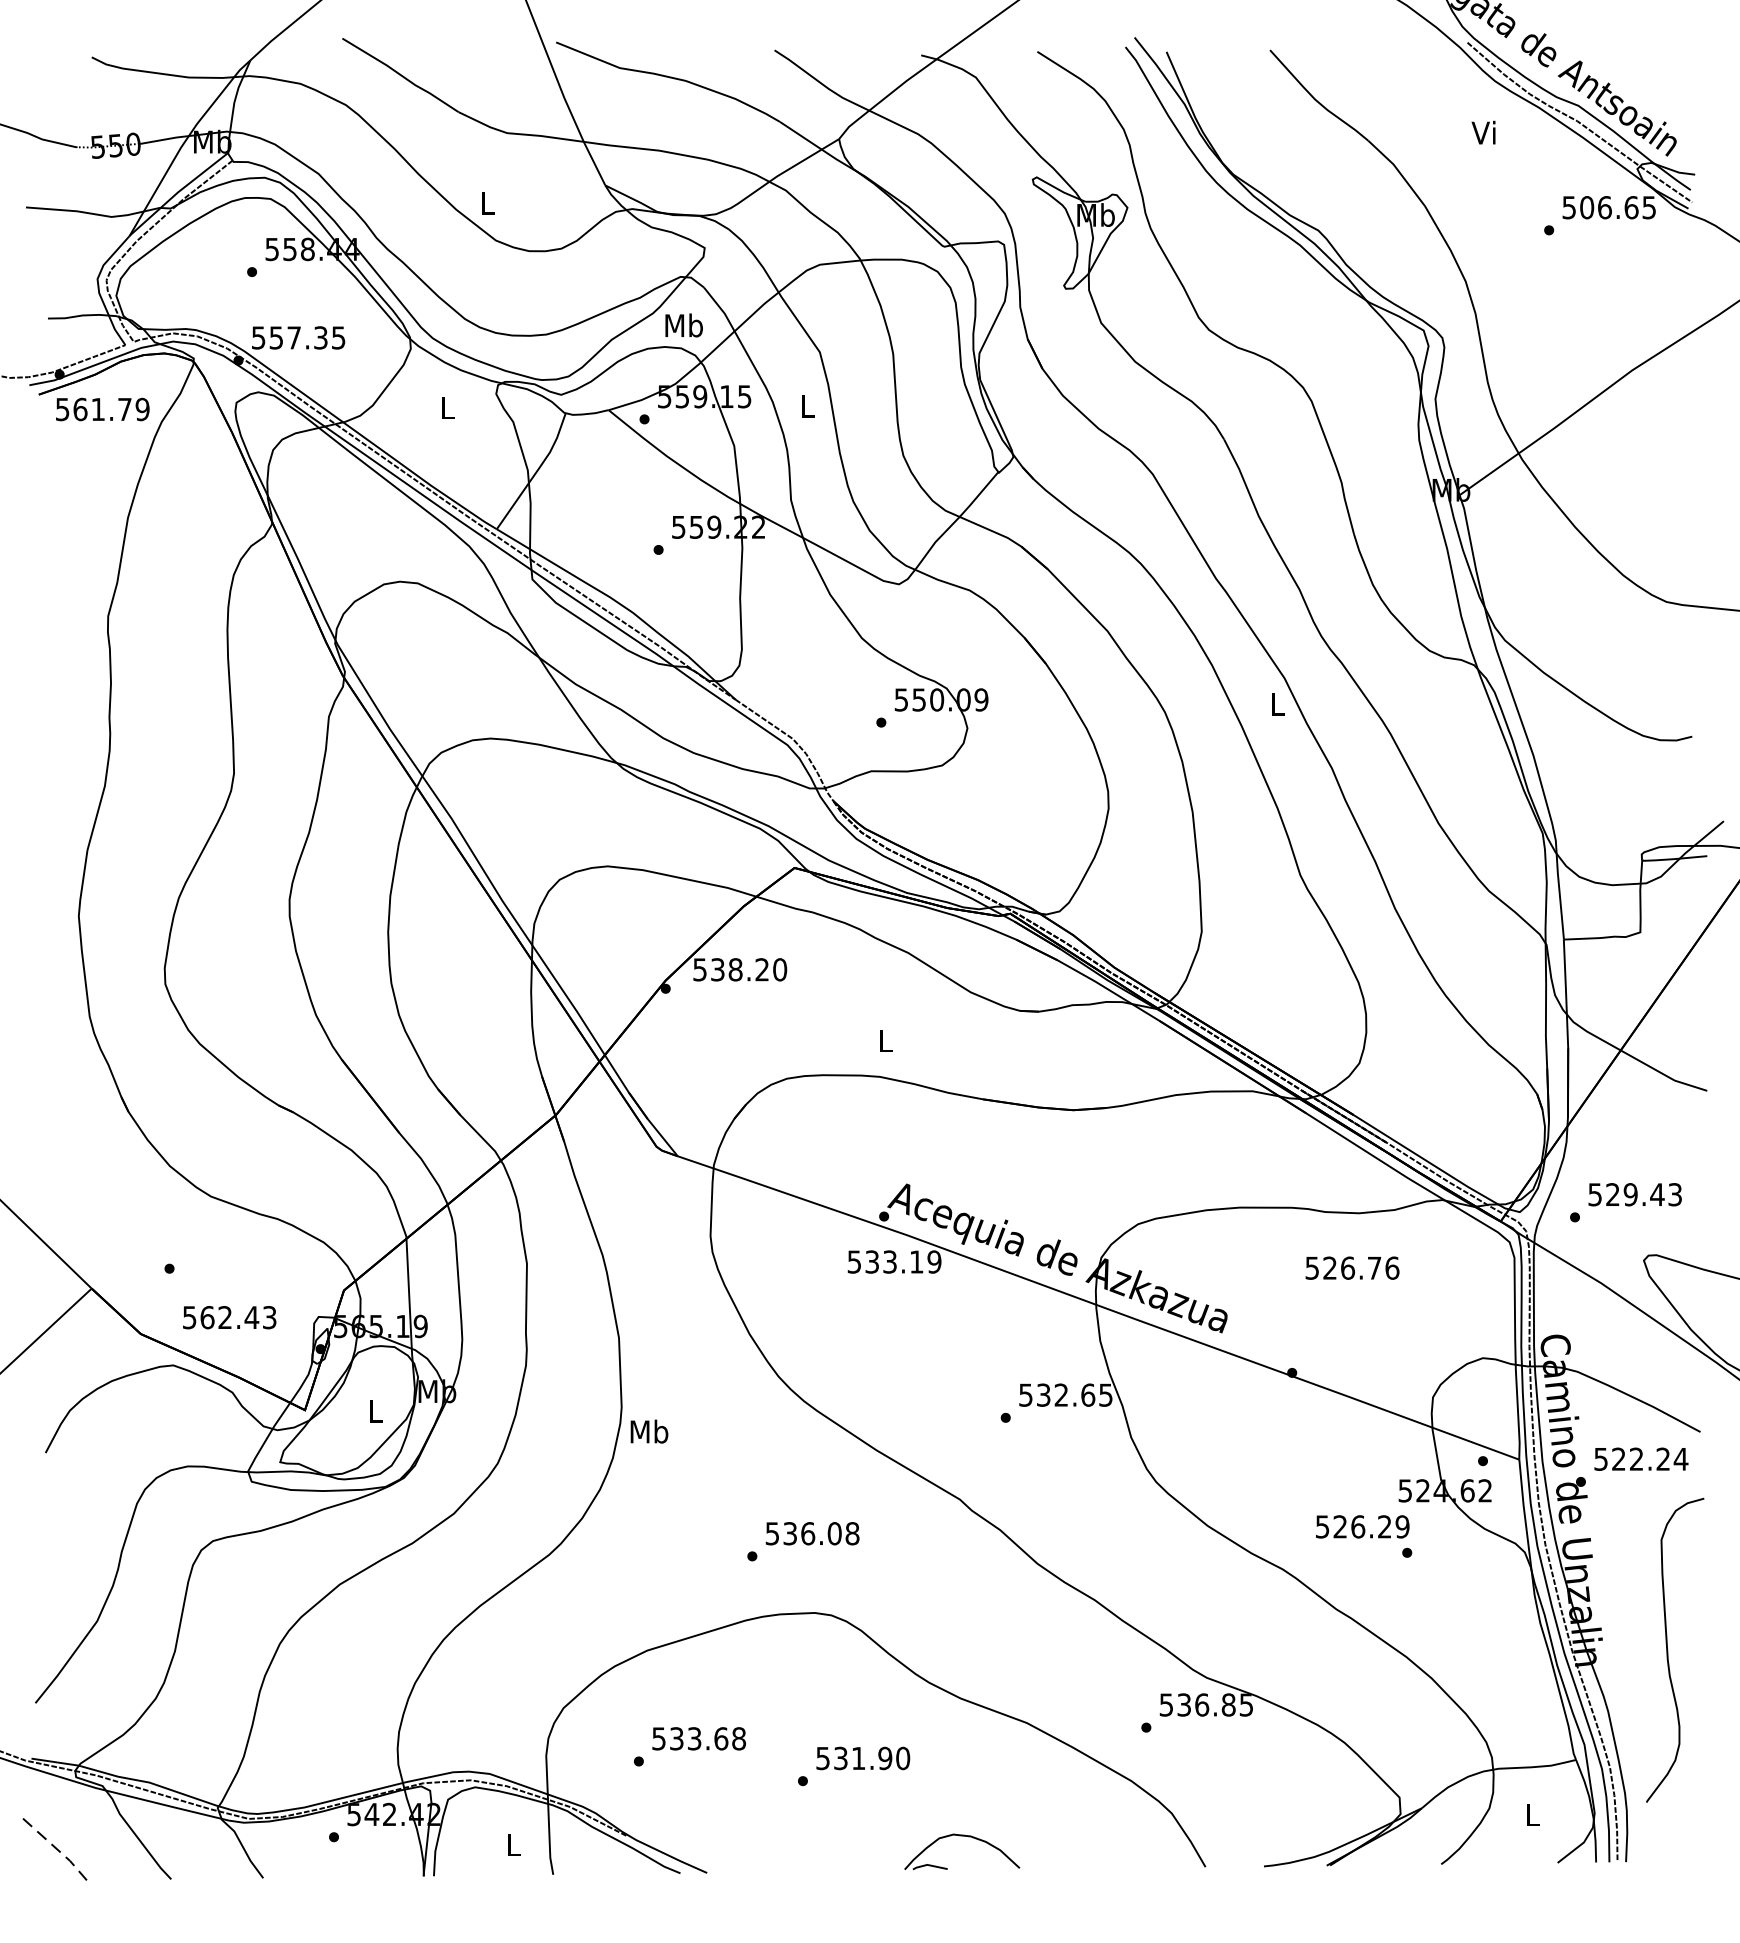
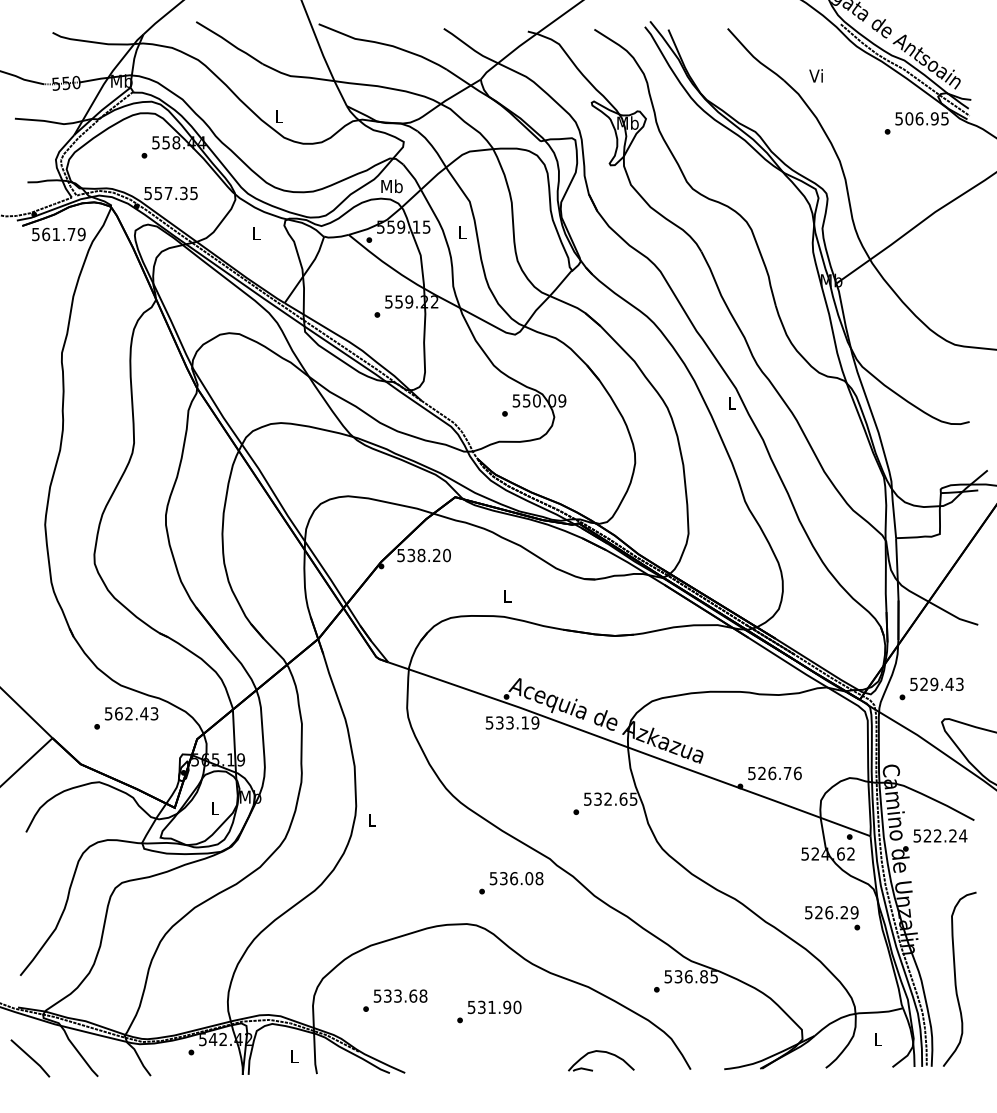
text: (1482, 132) -> (815, 75), moved
text: (1630, 207) -> (934, 118), 506.65 -> 506.95
text: (1351, 1268) -> (774, 773), moved
text: (229, 1317) -> (131, 713), moved
text: (648, 1430) -> (371, 819), Mb -> L
text: (1363, 1536) -> (832, 918), moved
text: (803, 1542) -> (511, 883), moved
curve: (1669, 1648) -> (956, 978), moved
part: (962, 1837) -> (601, 1052), moved
line: (54, 1847) -> (31, 1058), dashed -> solid

